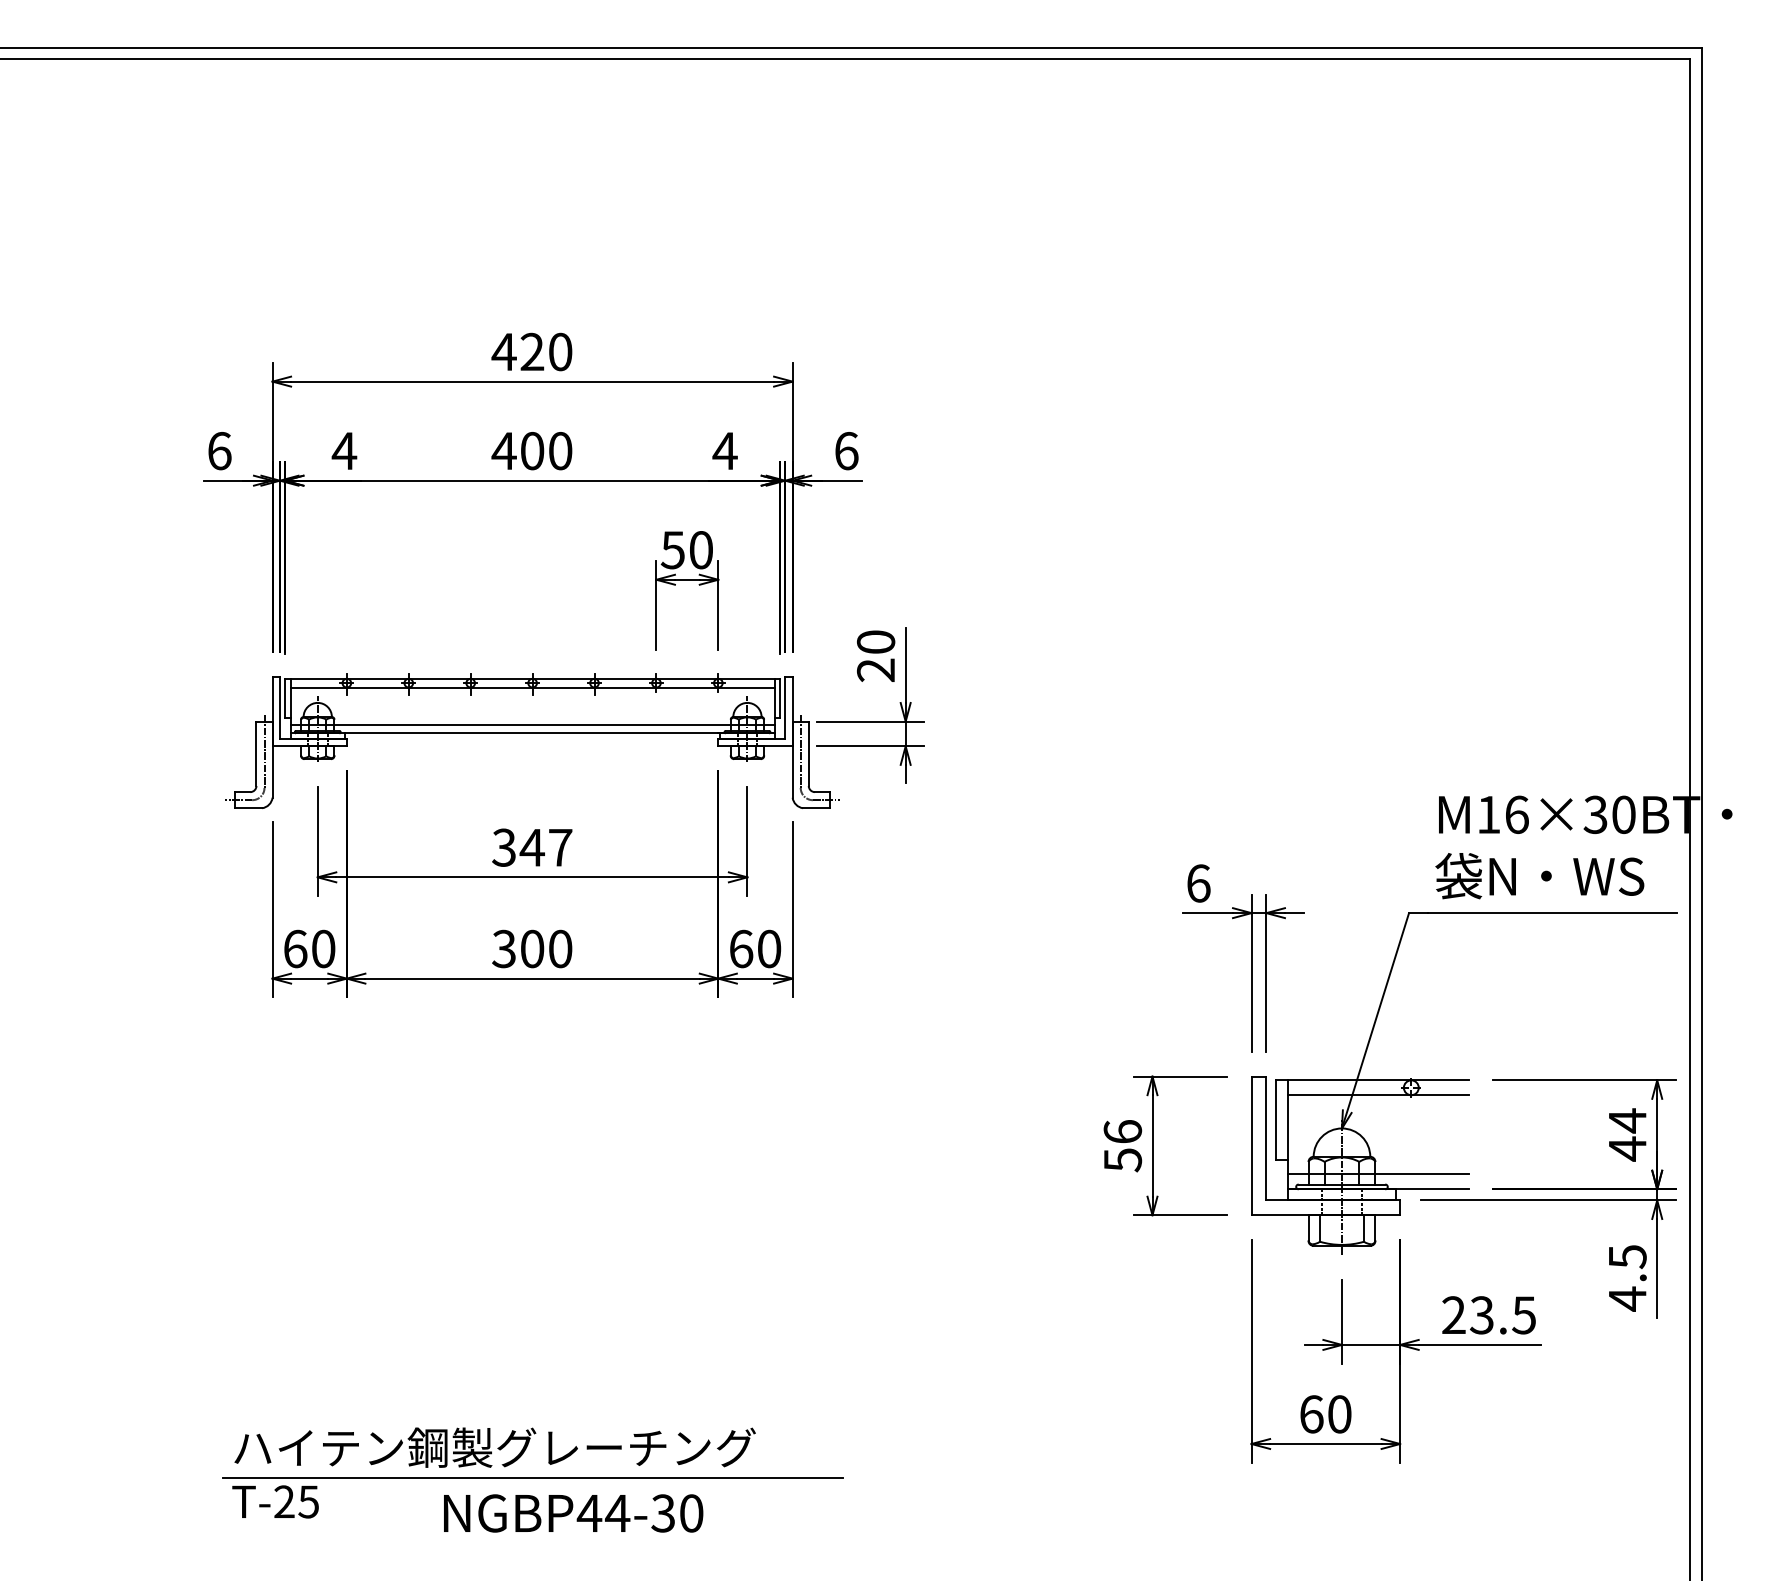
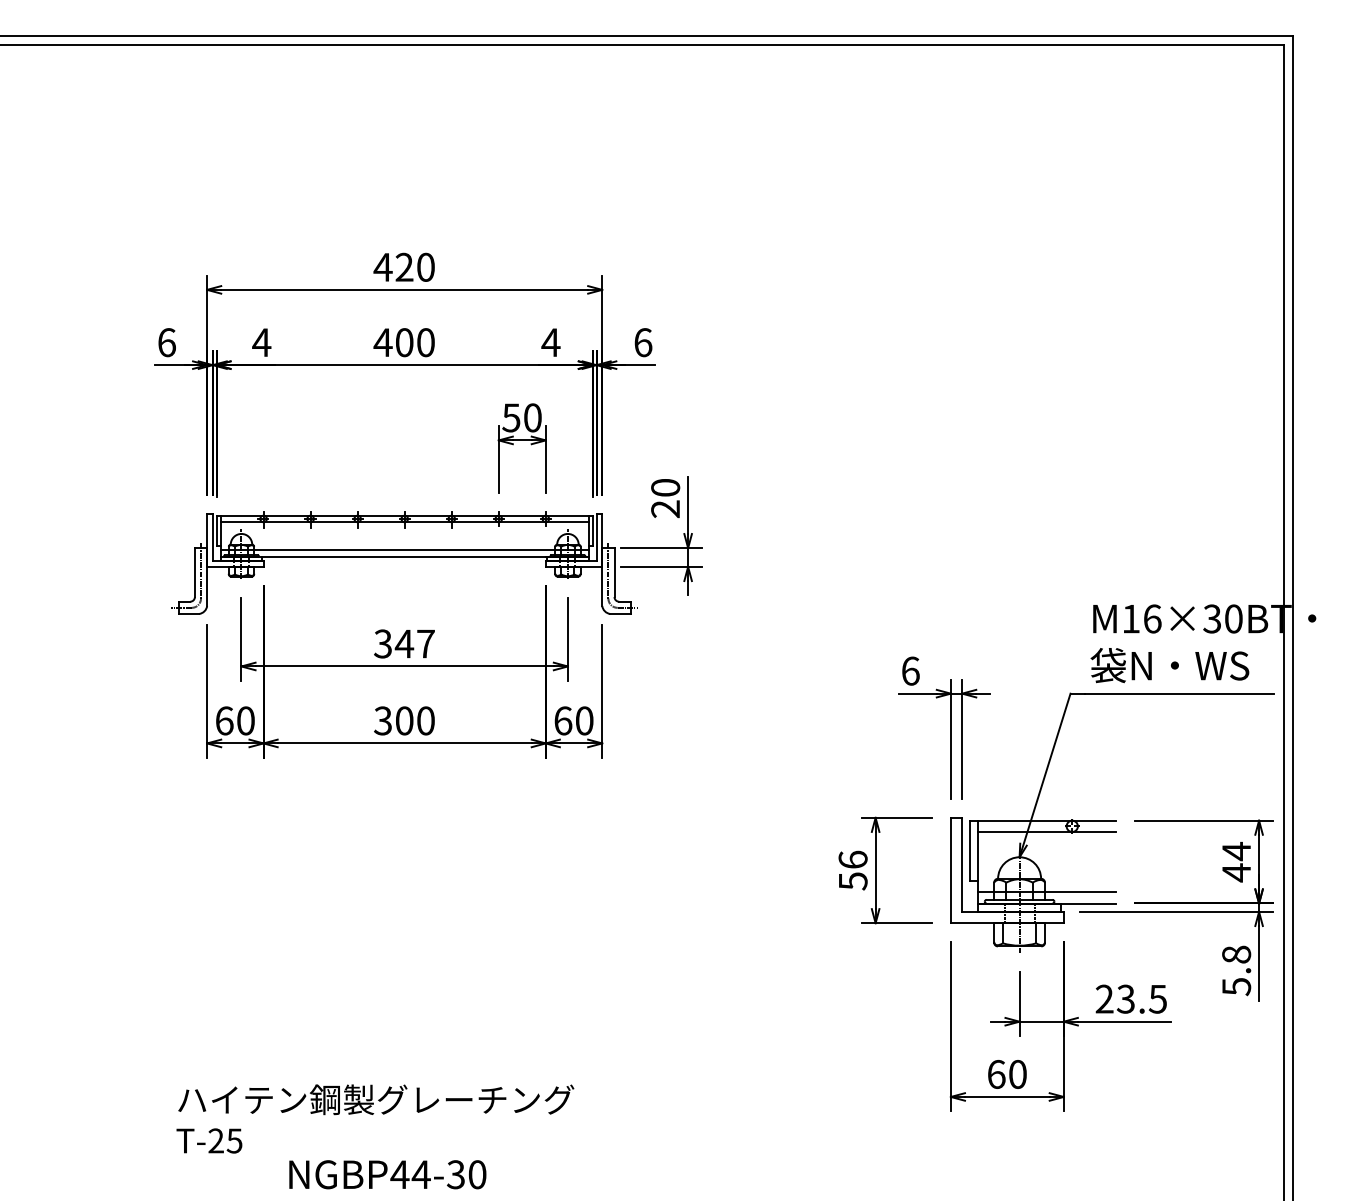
text: (1627, 1277) -> (1236, 970), 4.5 -> 5.8
line: (532, 1477) -> (404, 1122), removed
text: (573, 1513) -> (387, 1174), moved

